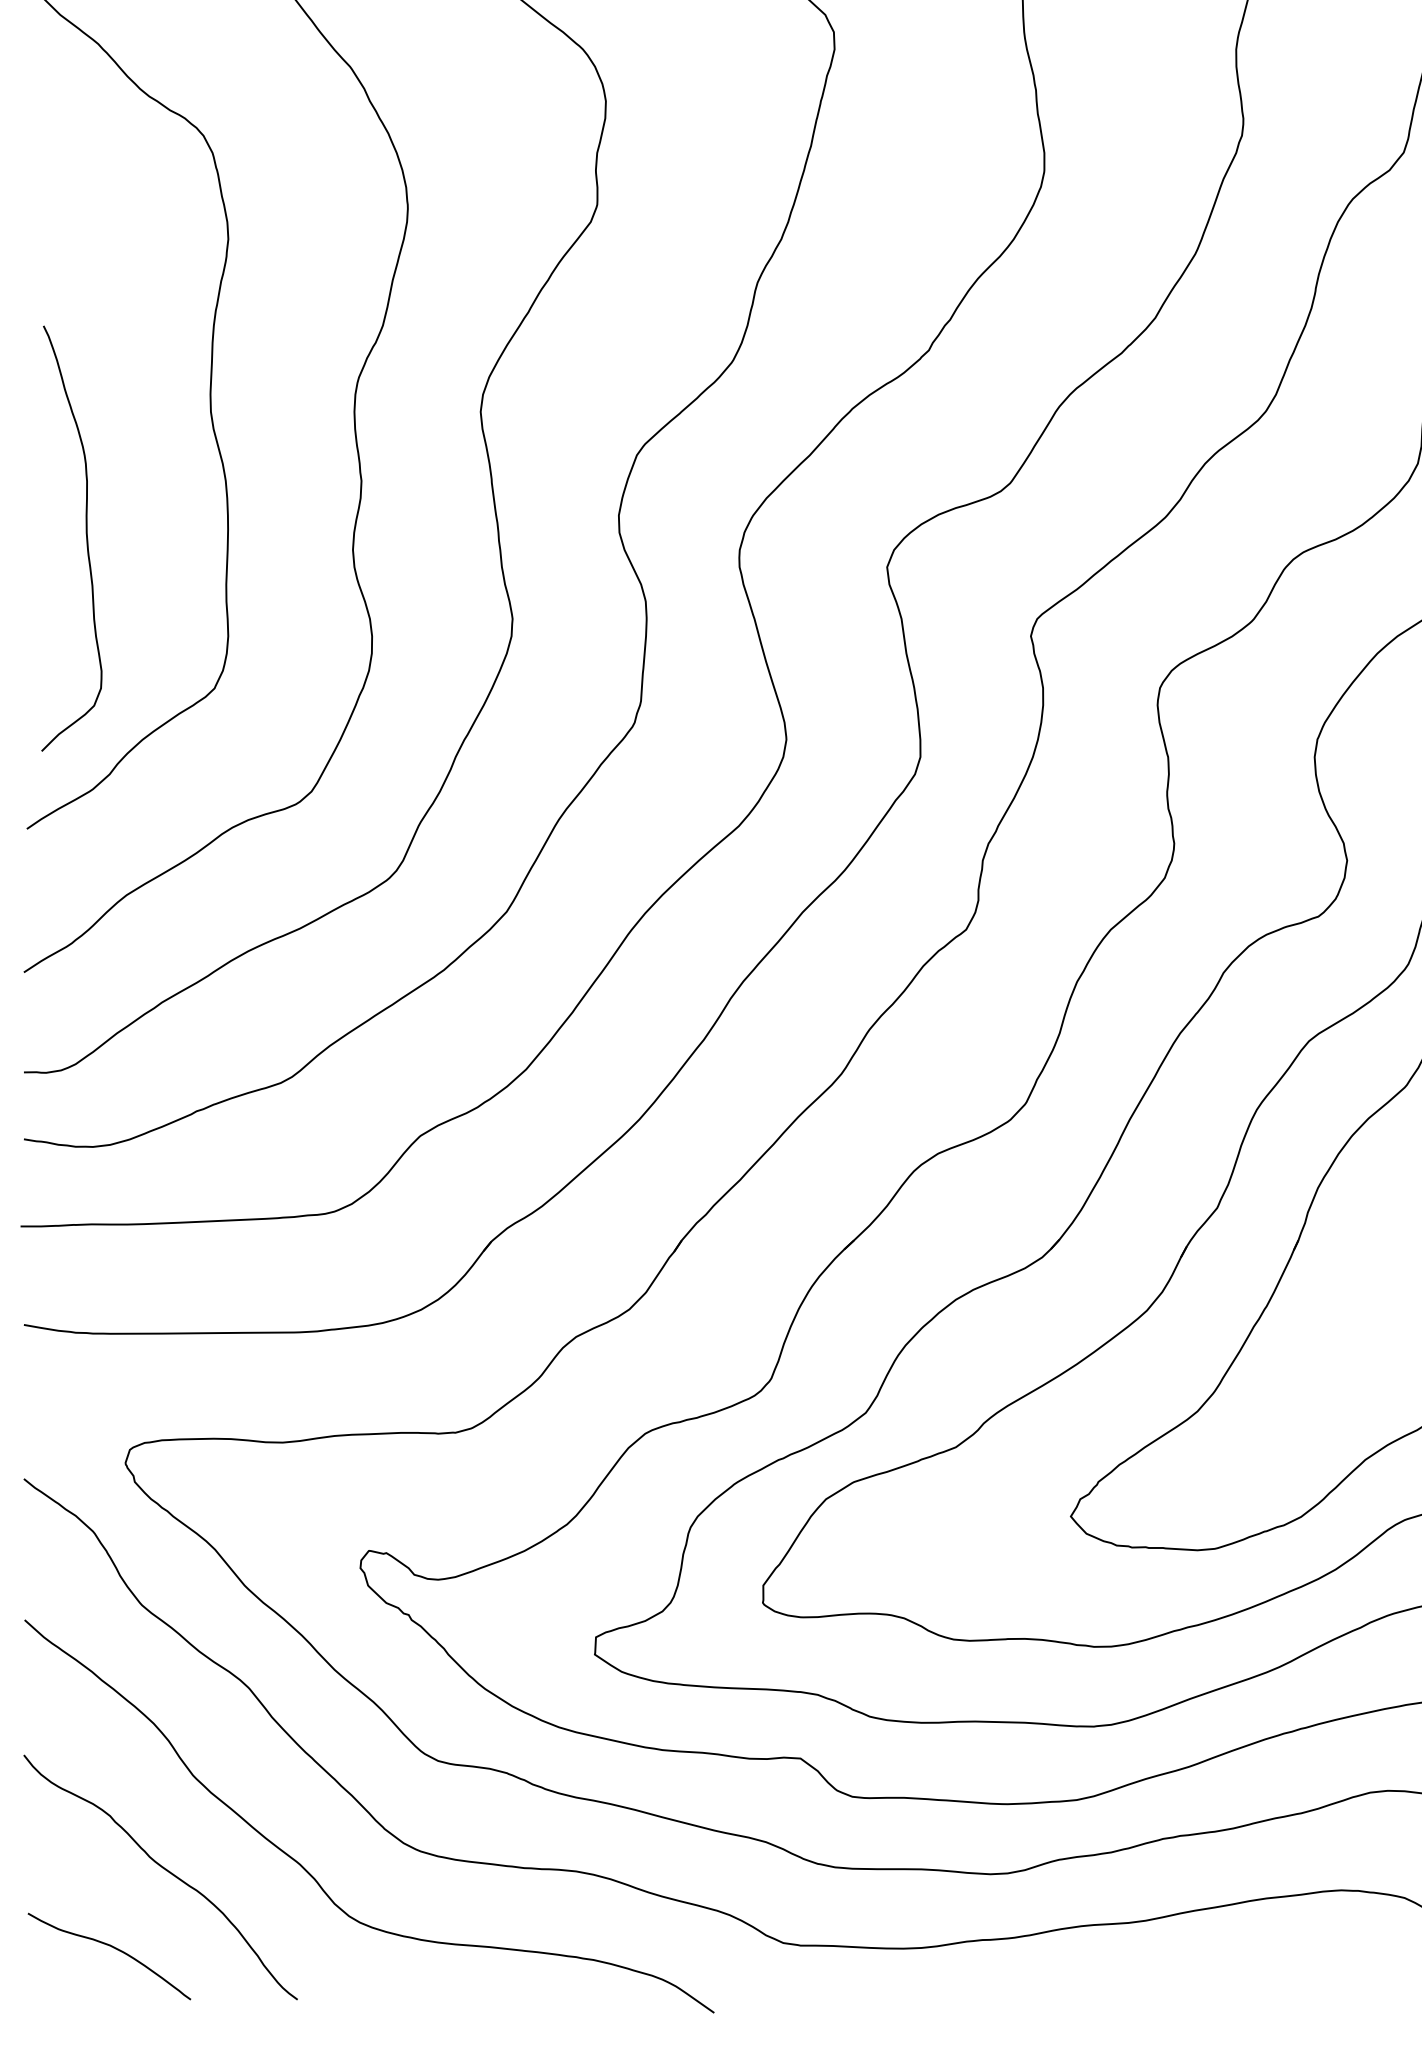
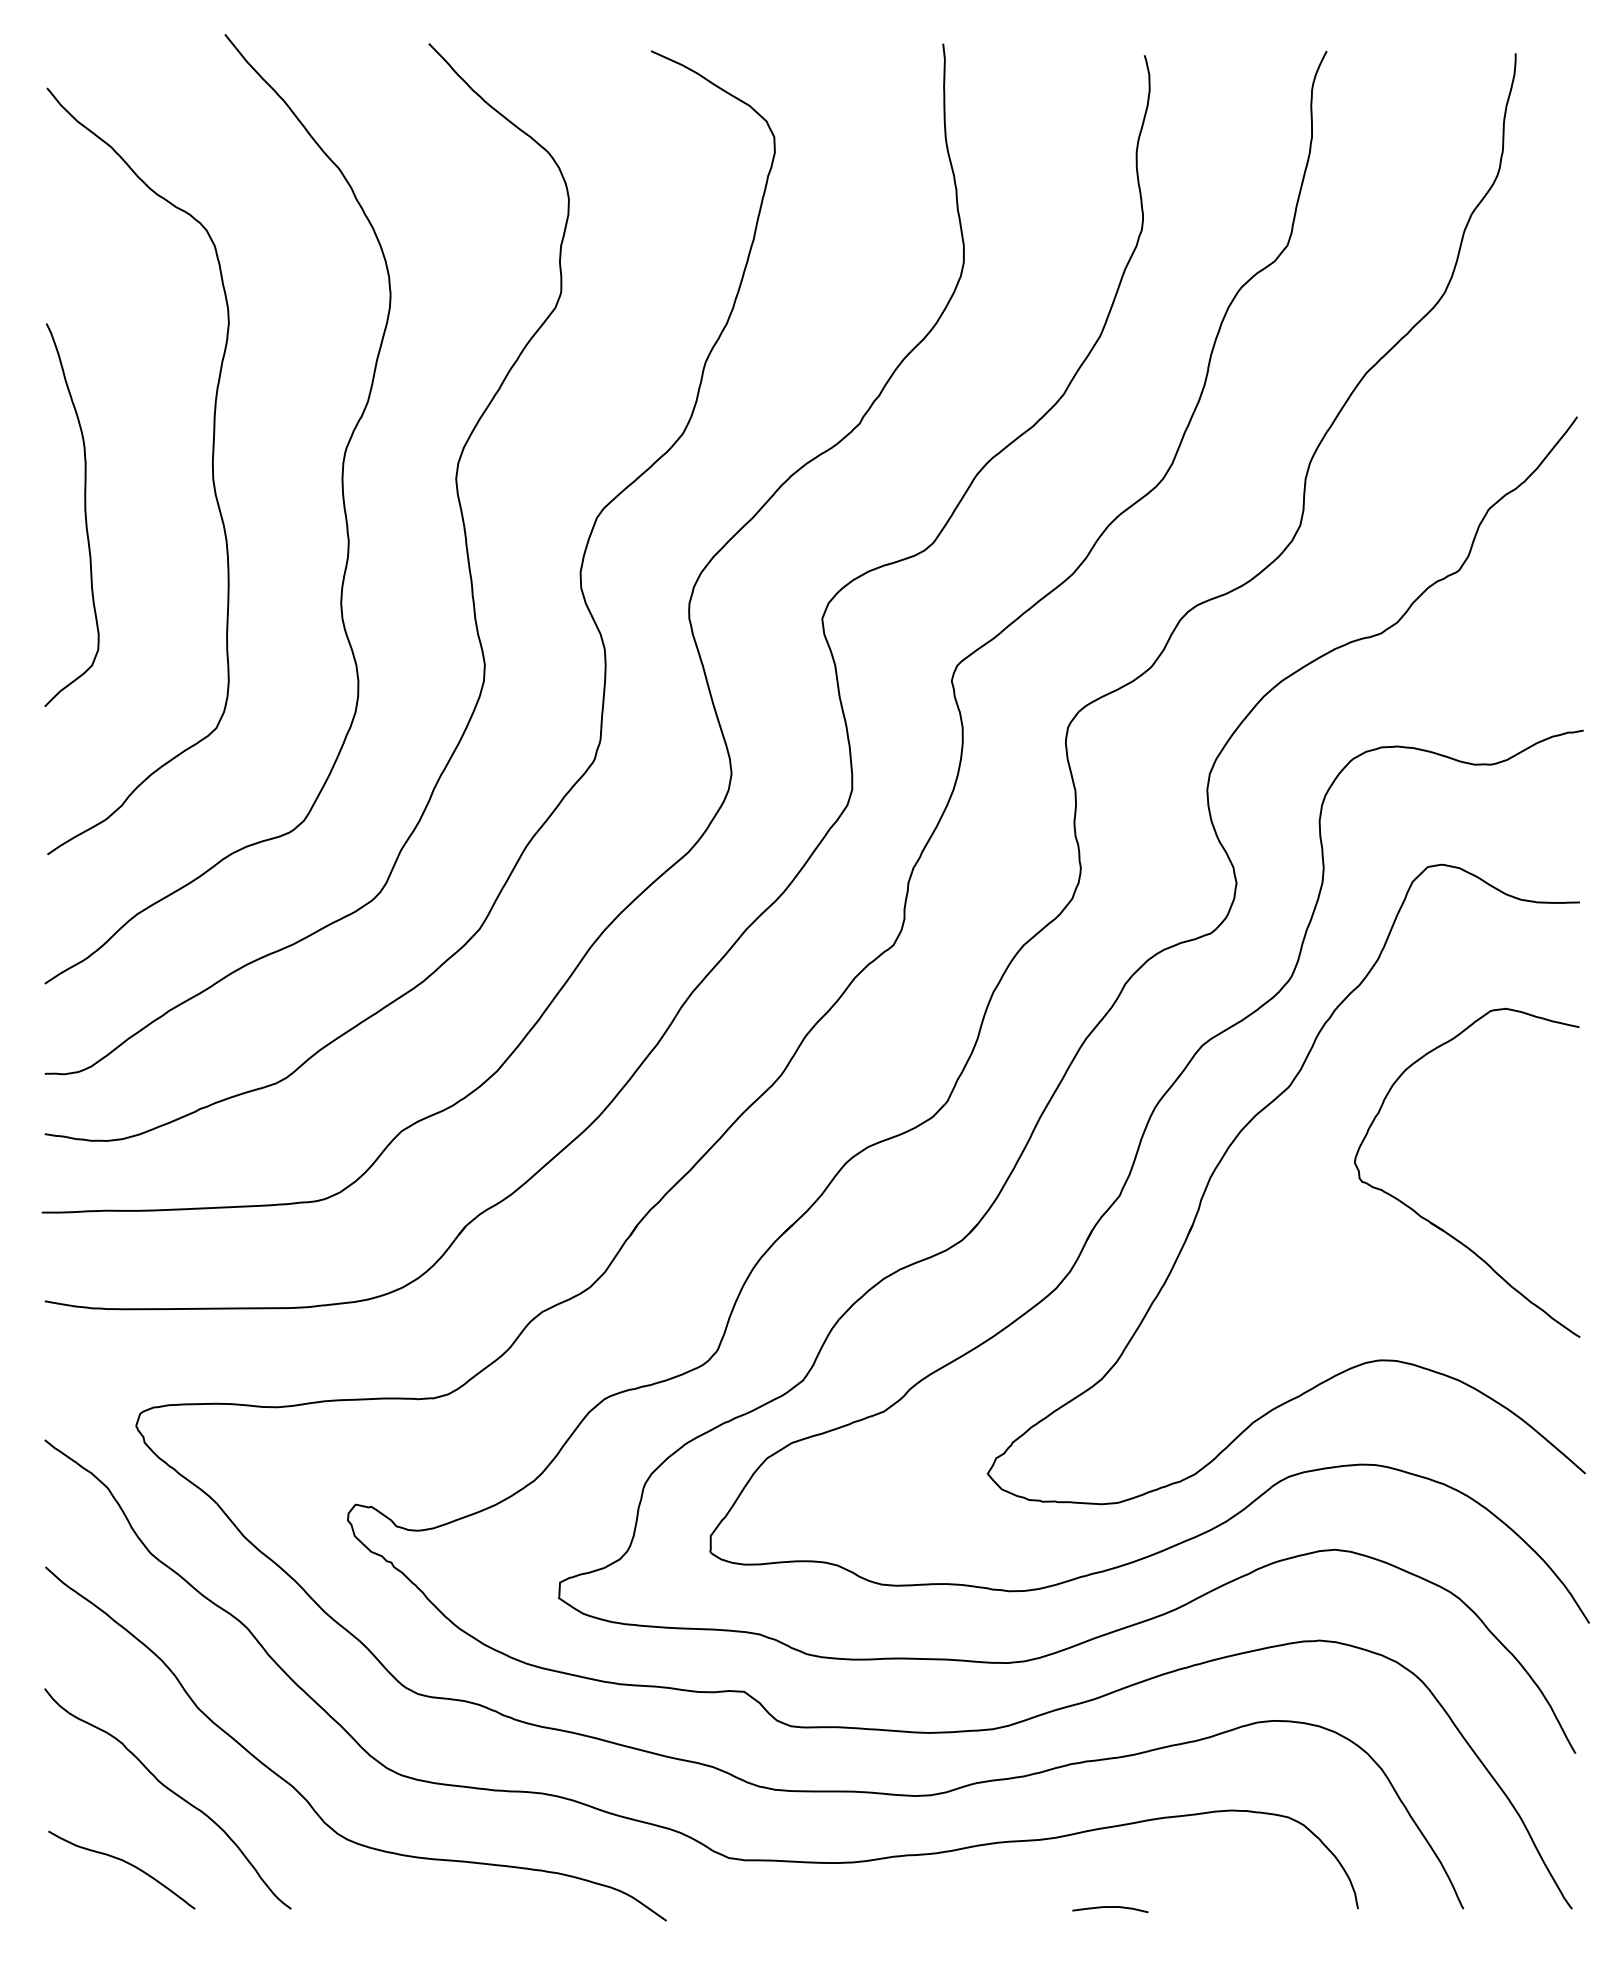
curve: (85, 539) -> (84, 515), moved
curve: (1207, 1998) -> (1110, 1907), added

